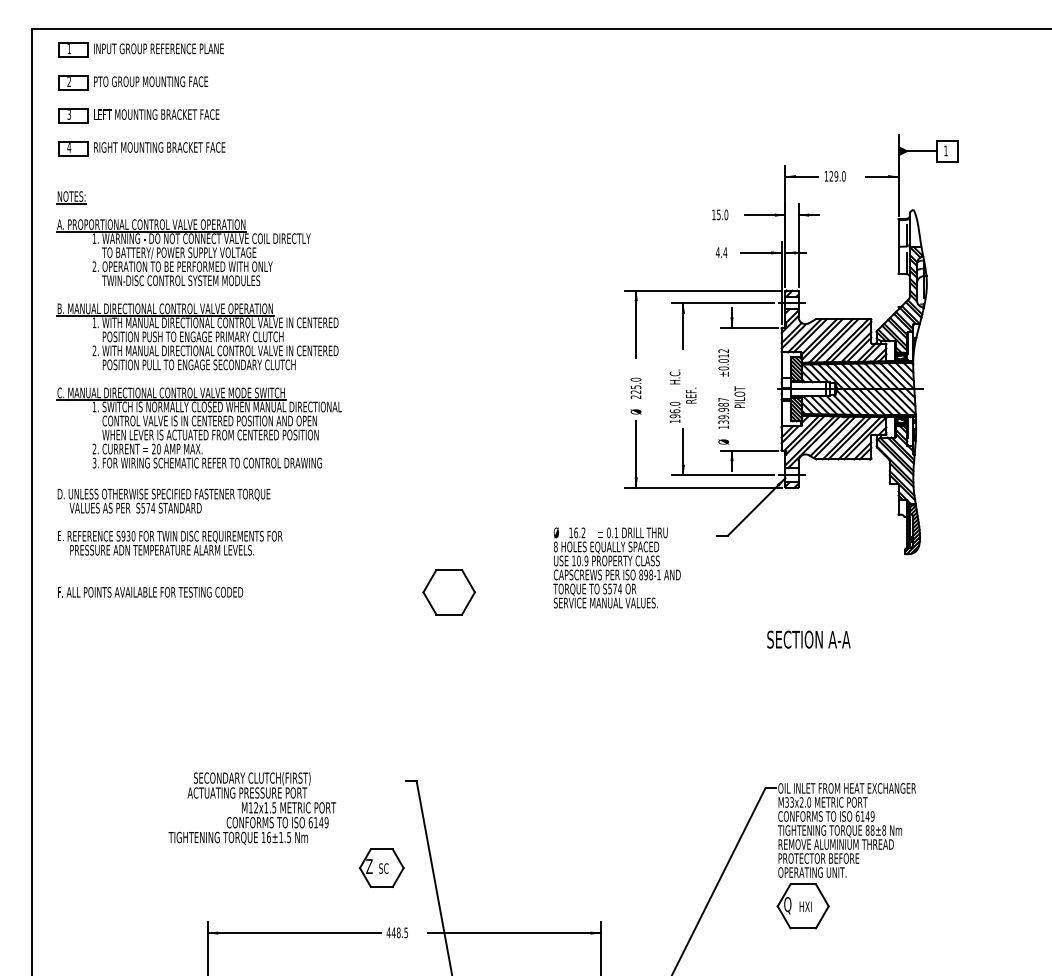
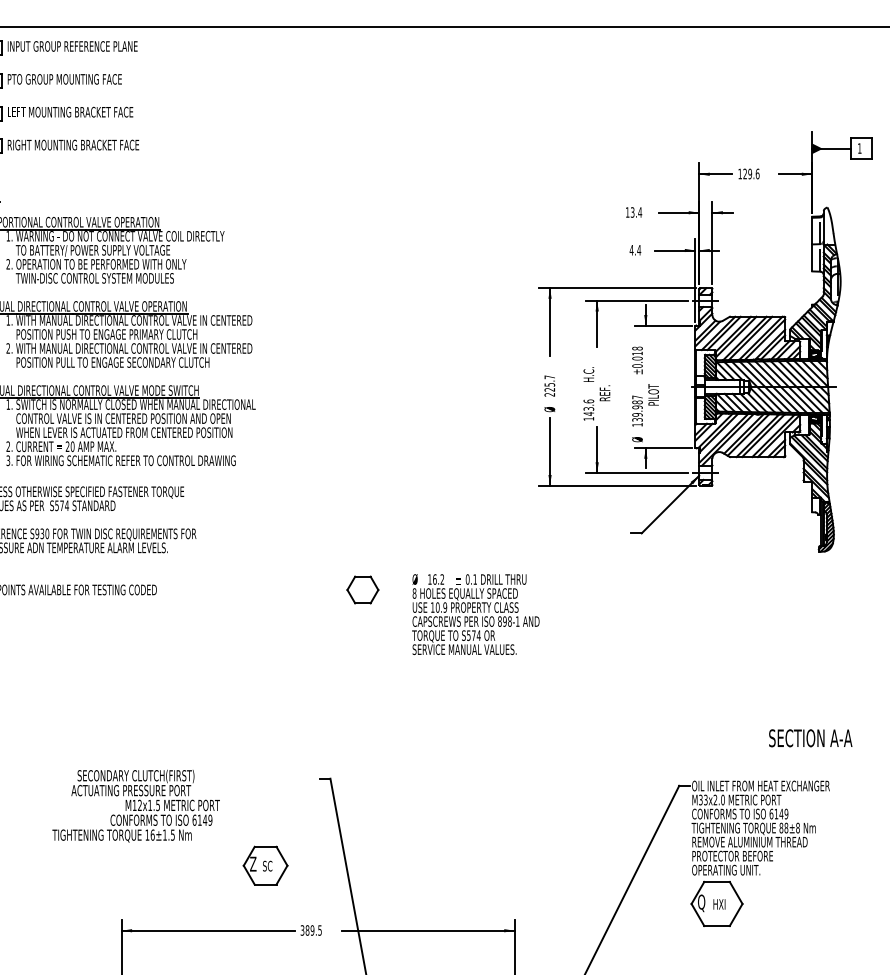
text: (843, 176) -> (757, 174), 129.0 -> 129.6
text: (722, 214) -> (636, 212), 15.0 -> 13.4
text: (723, 350) -> (637, 348), ±0.012 -> ±0.018
text: (635, 379) -> (549, 377), 225.0 -> 225.7
text: (674, 409) -> (588, 407), 196.0 -> 143.6
text: (616, 567) -> (475, 614), moved
part: (448, 592) -> (362, 590), size x0.6
text: (808, 639) -> (810, 738), moved
part: (286, 829) -> (170, 827), moved
text: (393, 932) -> (307, 930), 448.5 -> 389.5

